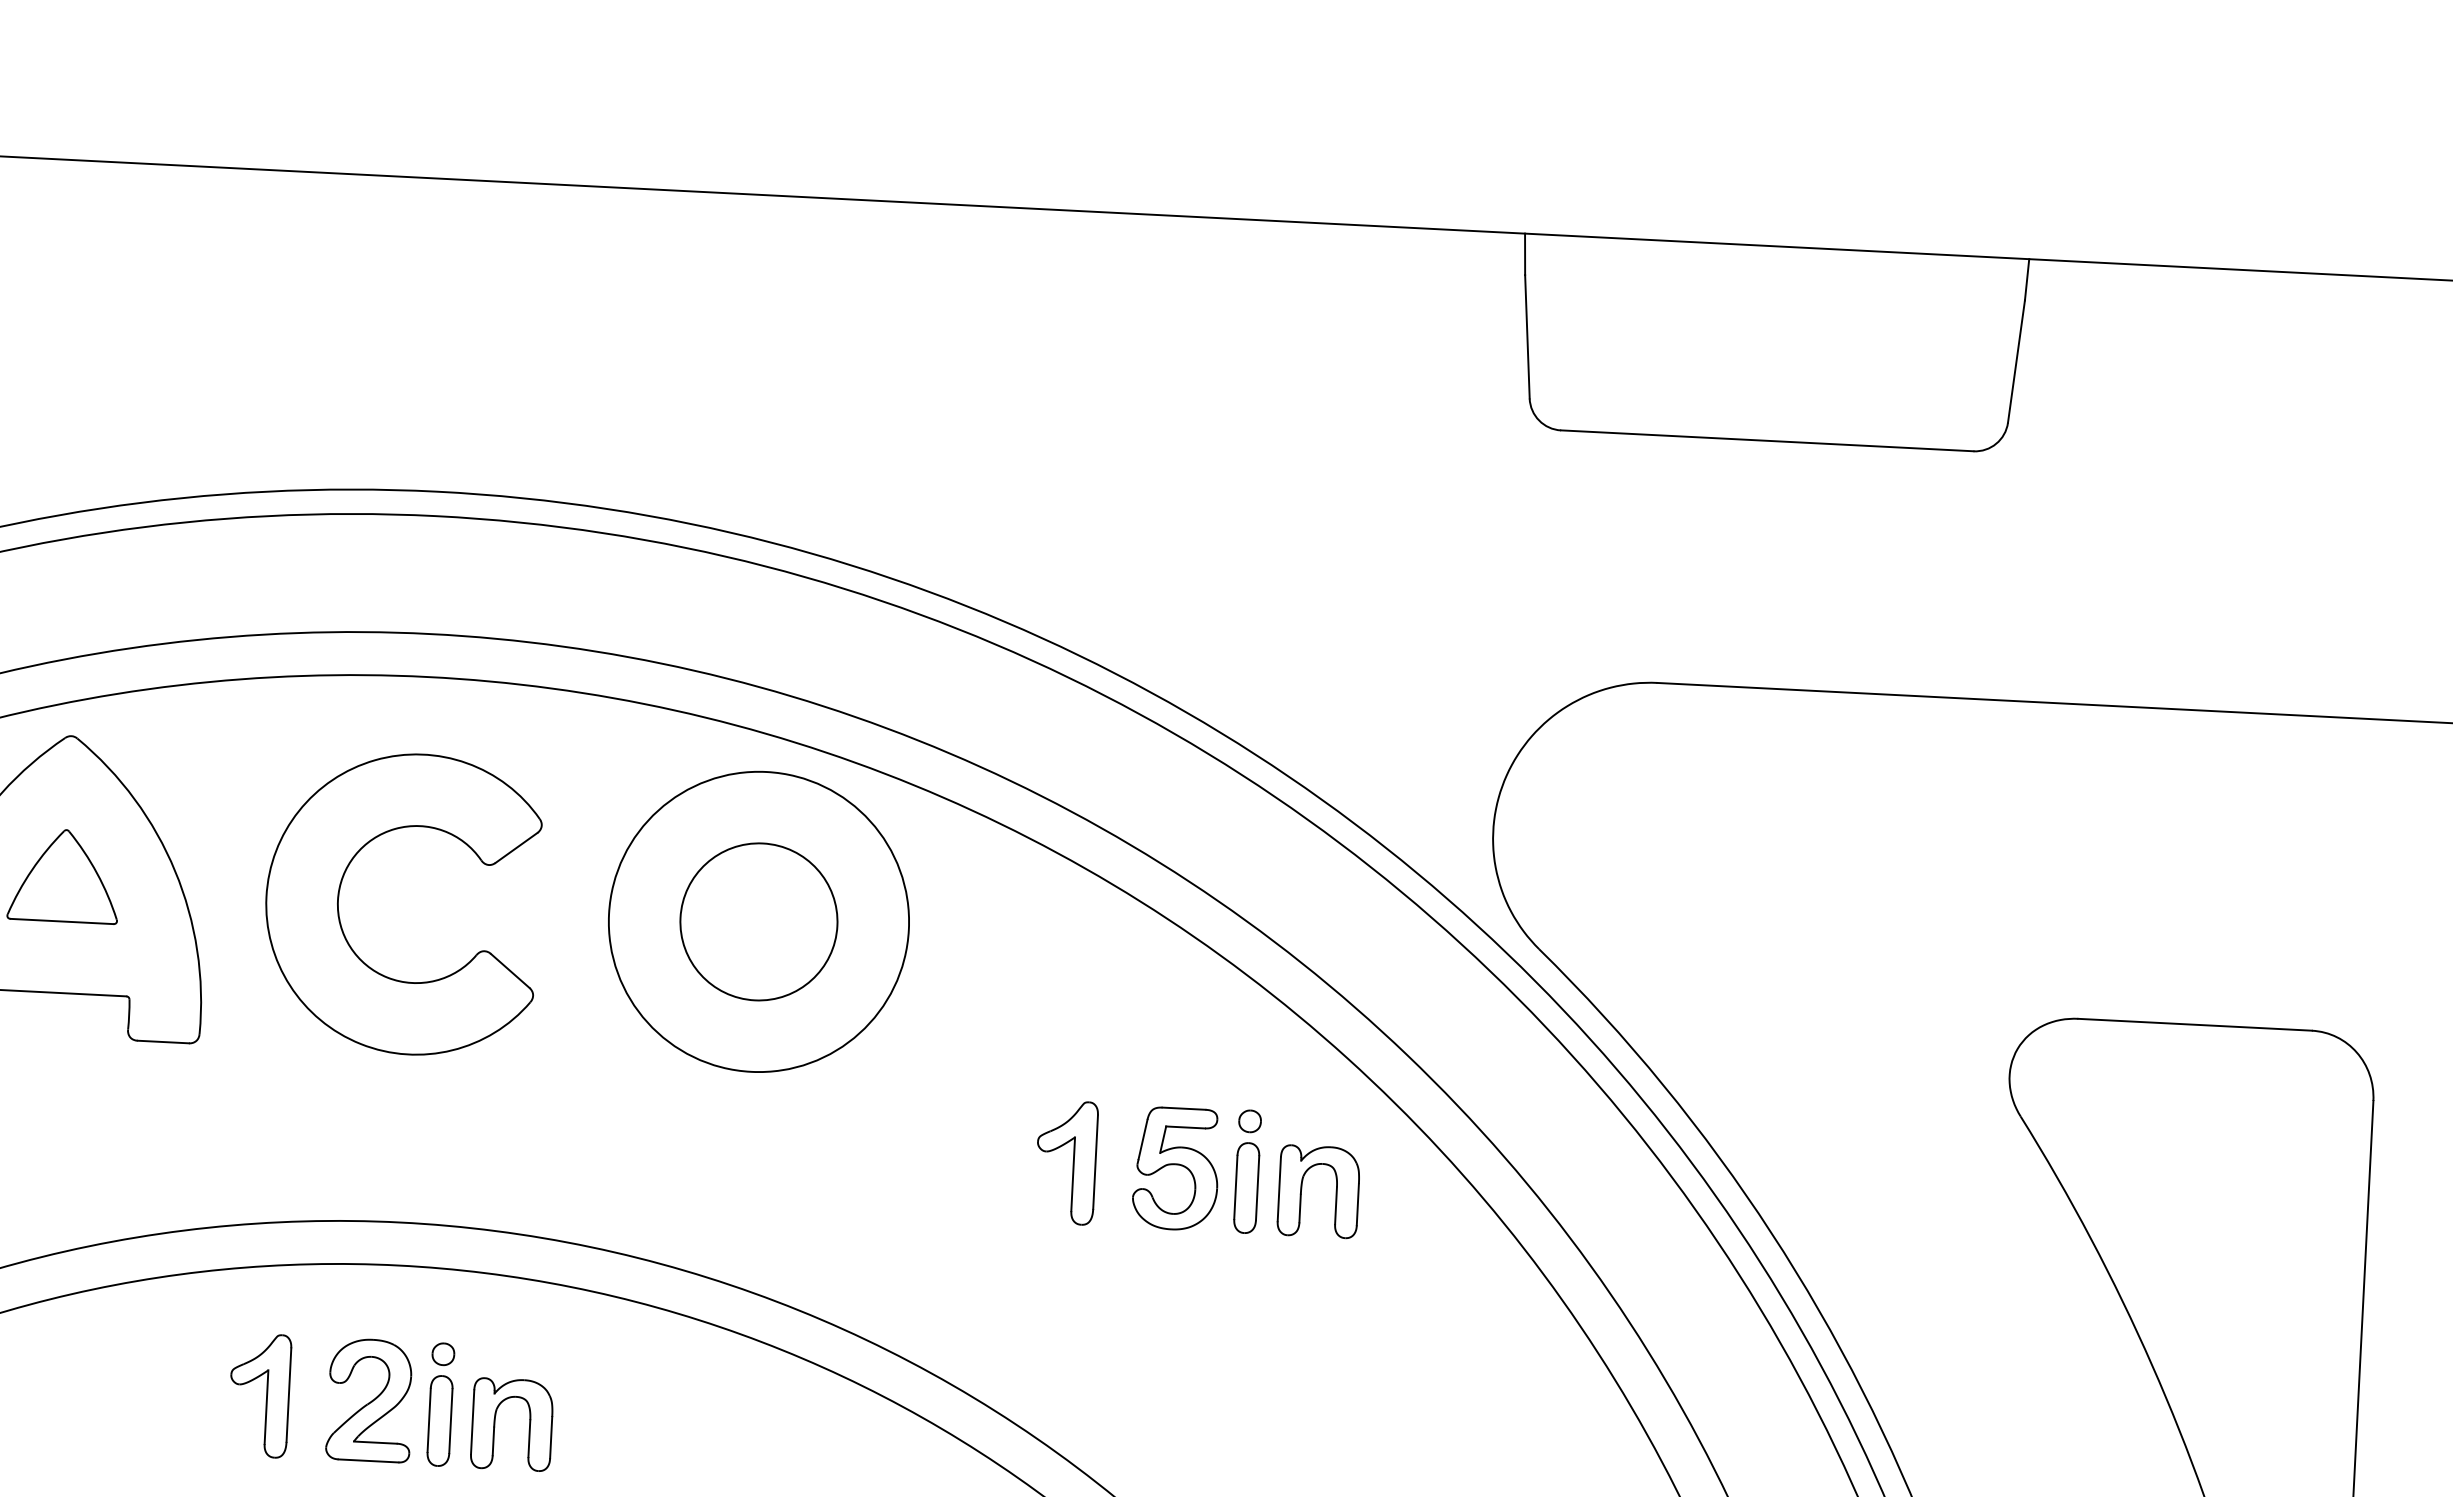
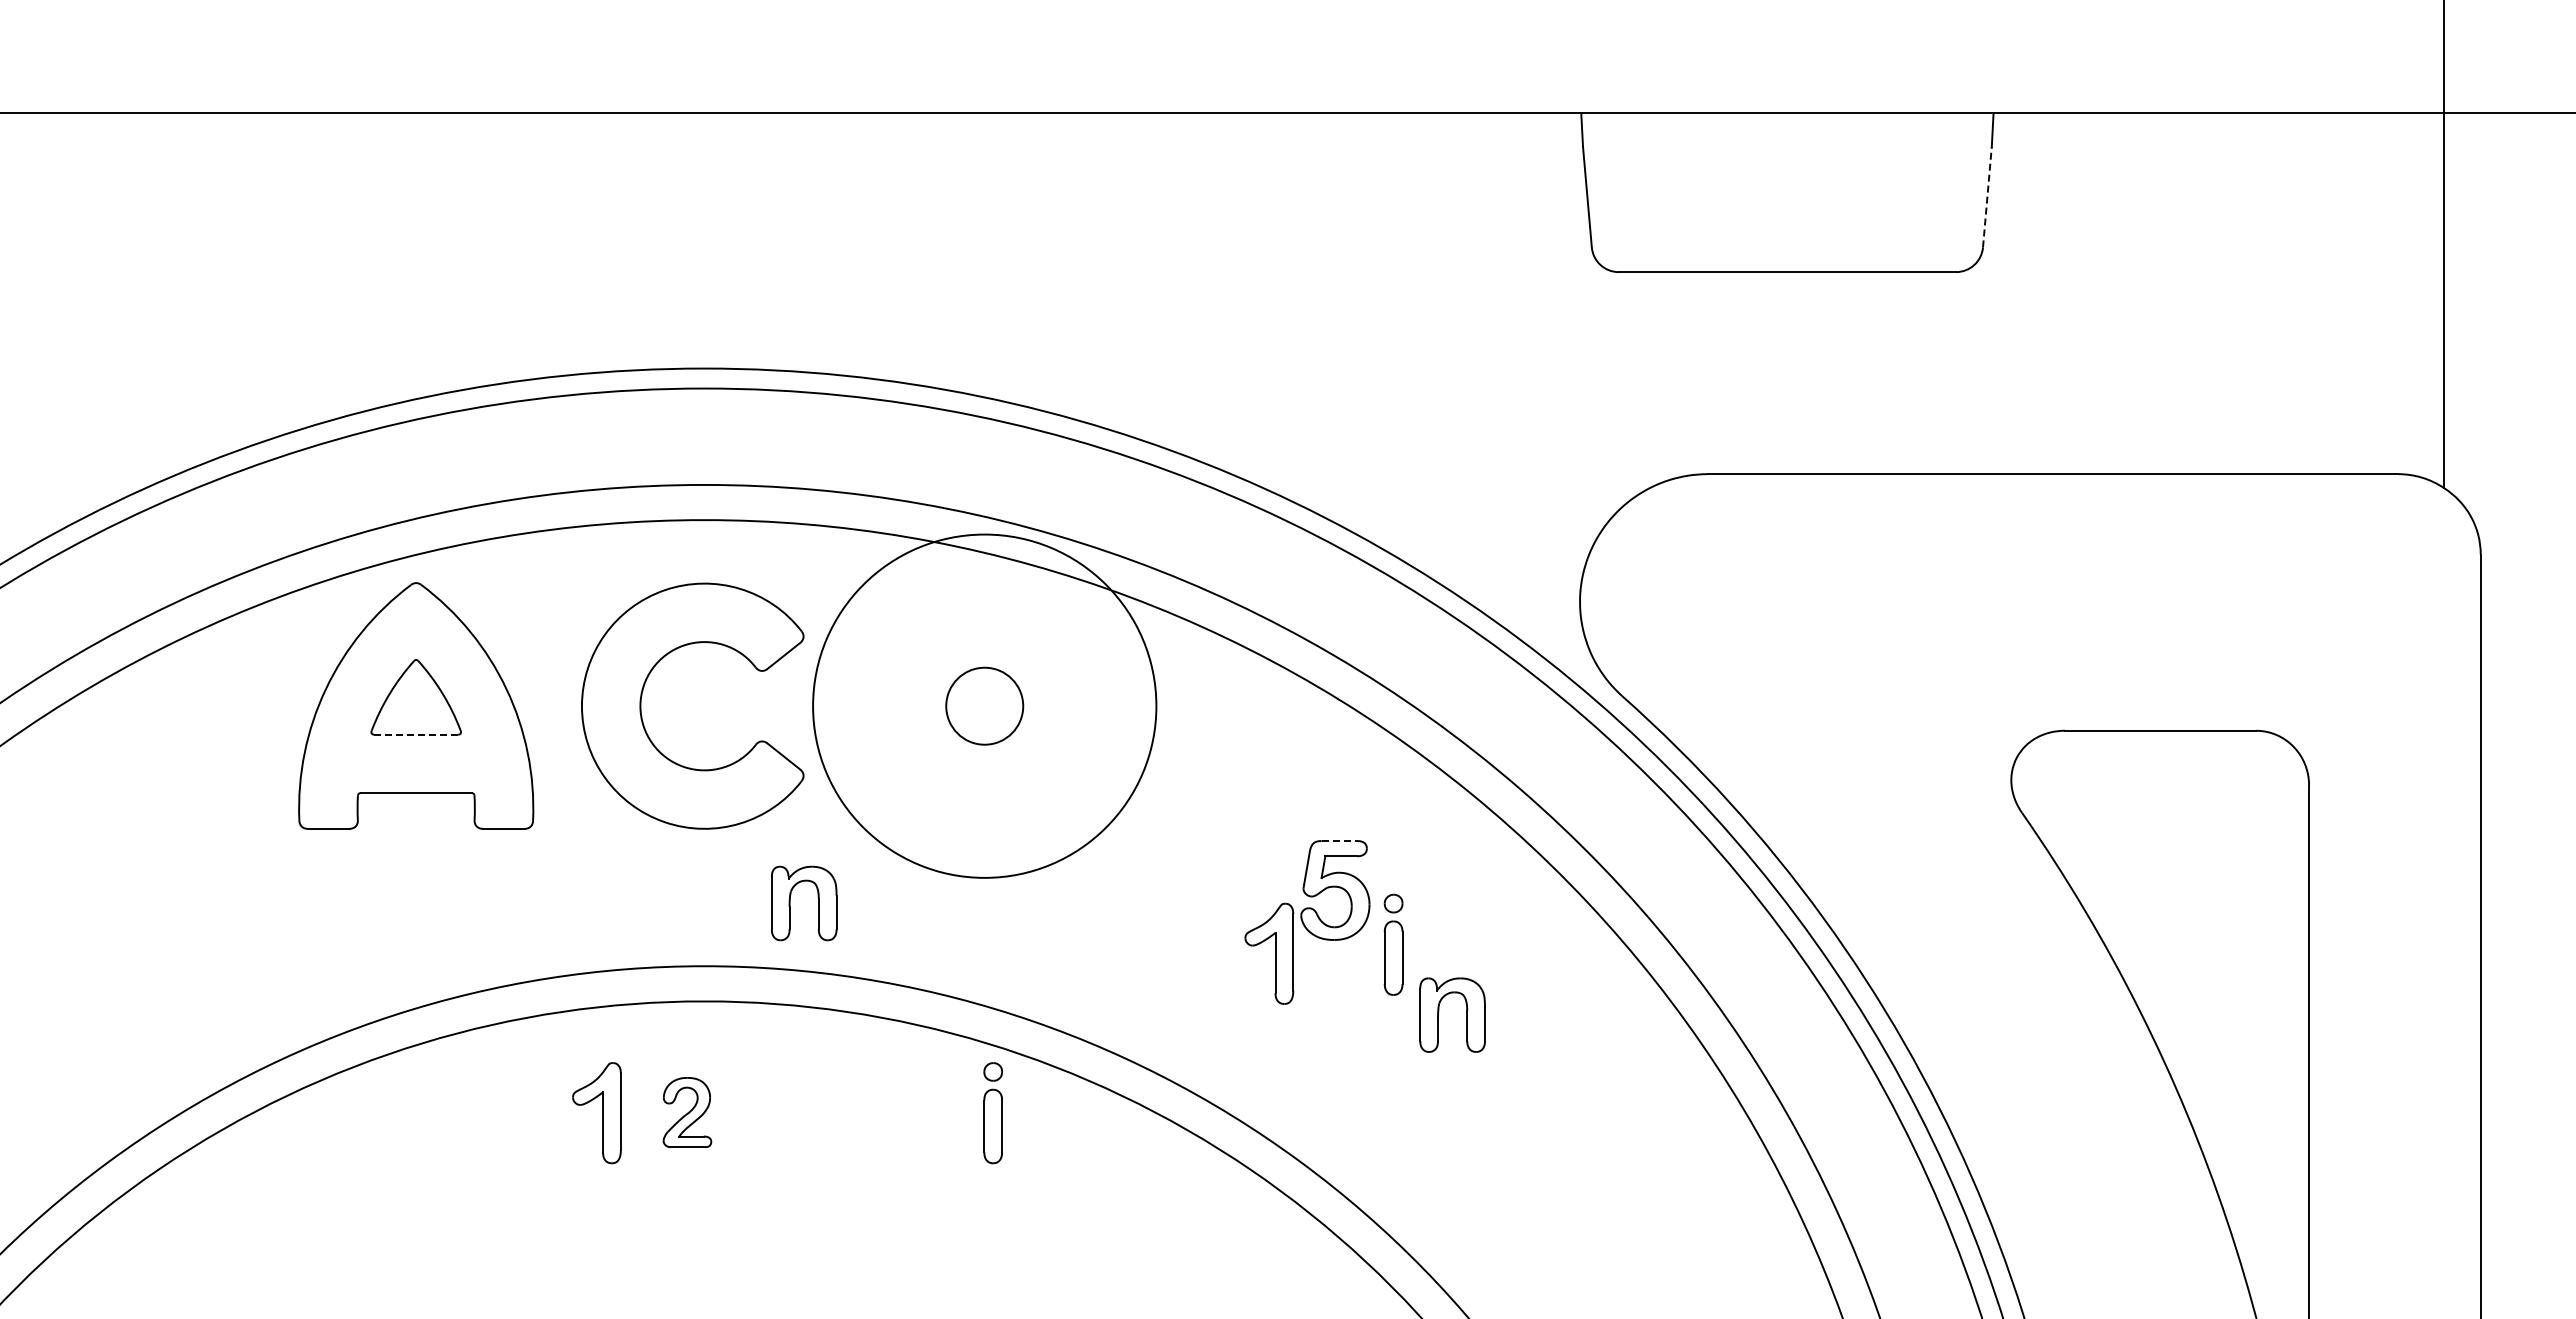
line: (2016, 360) -> (1987, 196), solid -> dashed
line: (62, 921) -> (416, 734), solid -> dashed
circle: (758, 921) -> (984, 705), size x1.4
circle: (758, 922) -> (984, 706), size x0.6
line: (1184, 1109) -> (1339, 841), solid -> dashed
part: (1066, 1162) -> (1269, 953), moved
part: (1247, 1171) -> (1393, 944), moved
part: (1302, 1187) -> (1439, 1012), moved
part: (370, 1400) -> (687, 1112), size x0.7
part: (439, 1405) -> (992, 1113), moved
part: (528, 1419) -> (817, 898), moved

